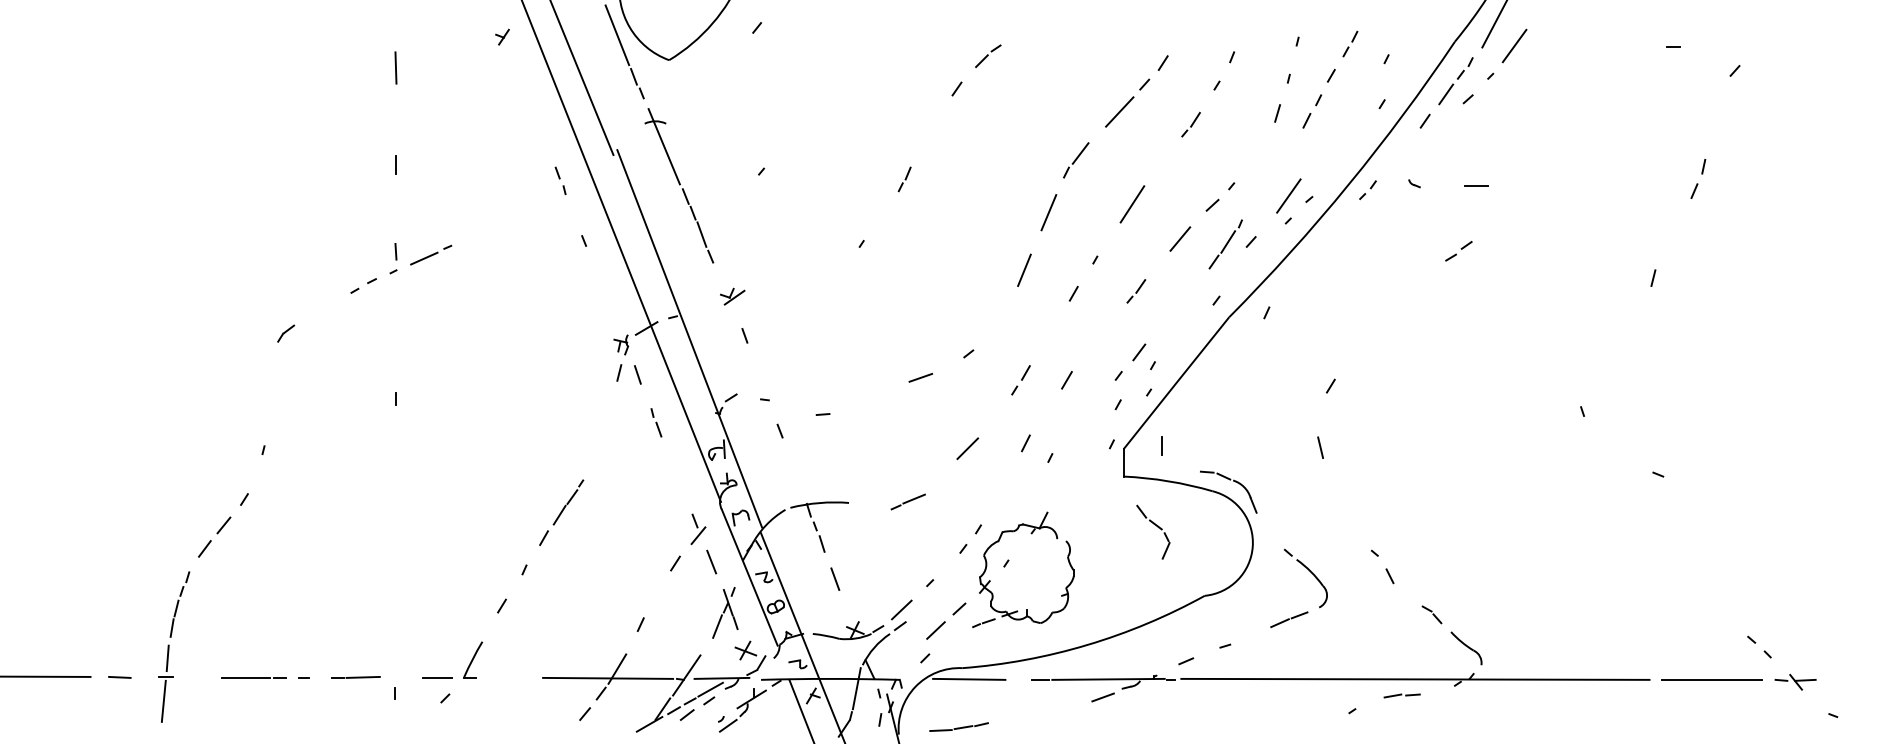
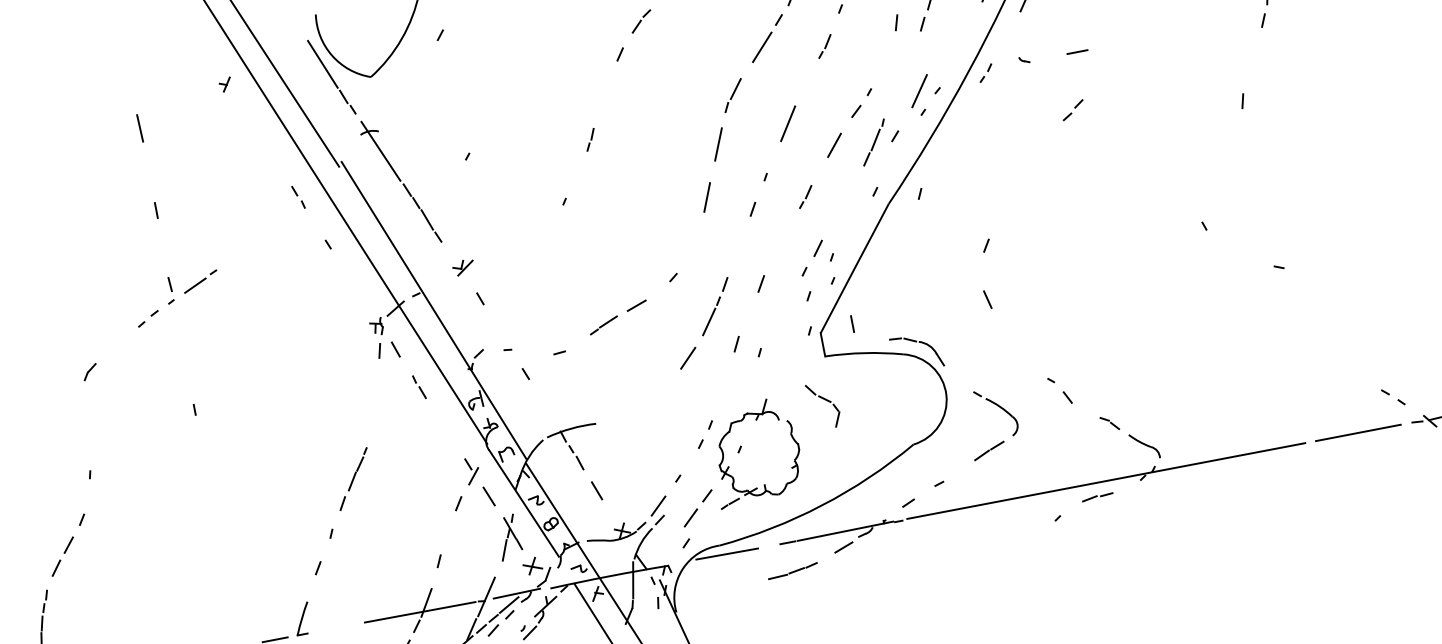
line: (999, 411) -> (709, 321), added
line: (907, 501) -> (603, 325), moved
part: (1153, 531) -> (823, 405), moved
part: (958, 726) -> (792, 570), moved

